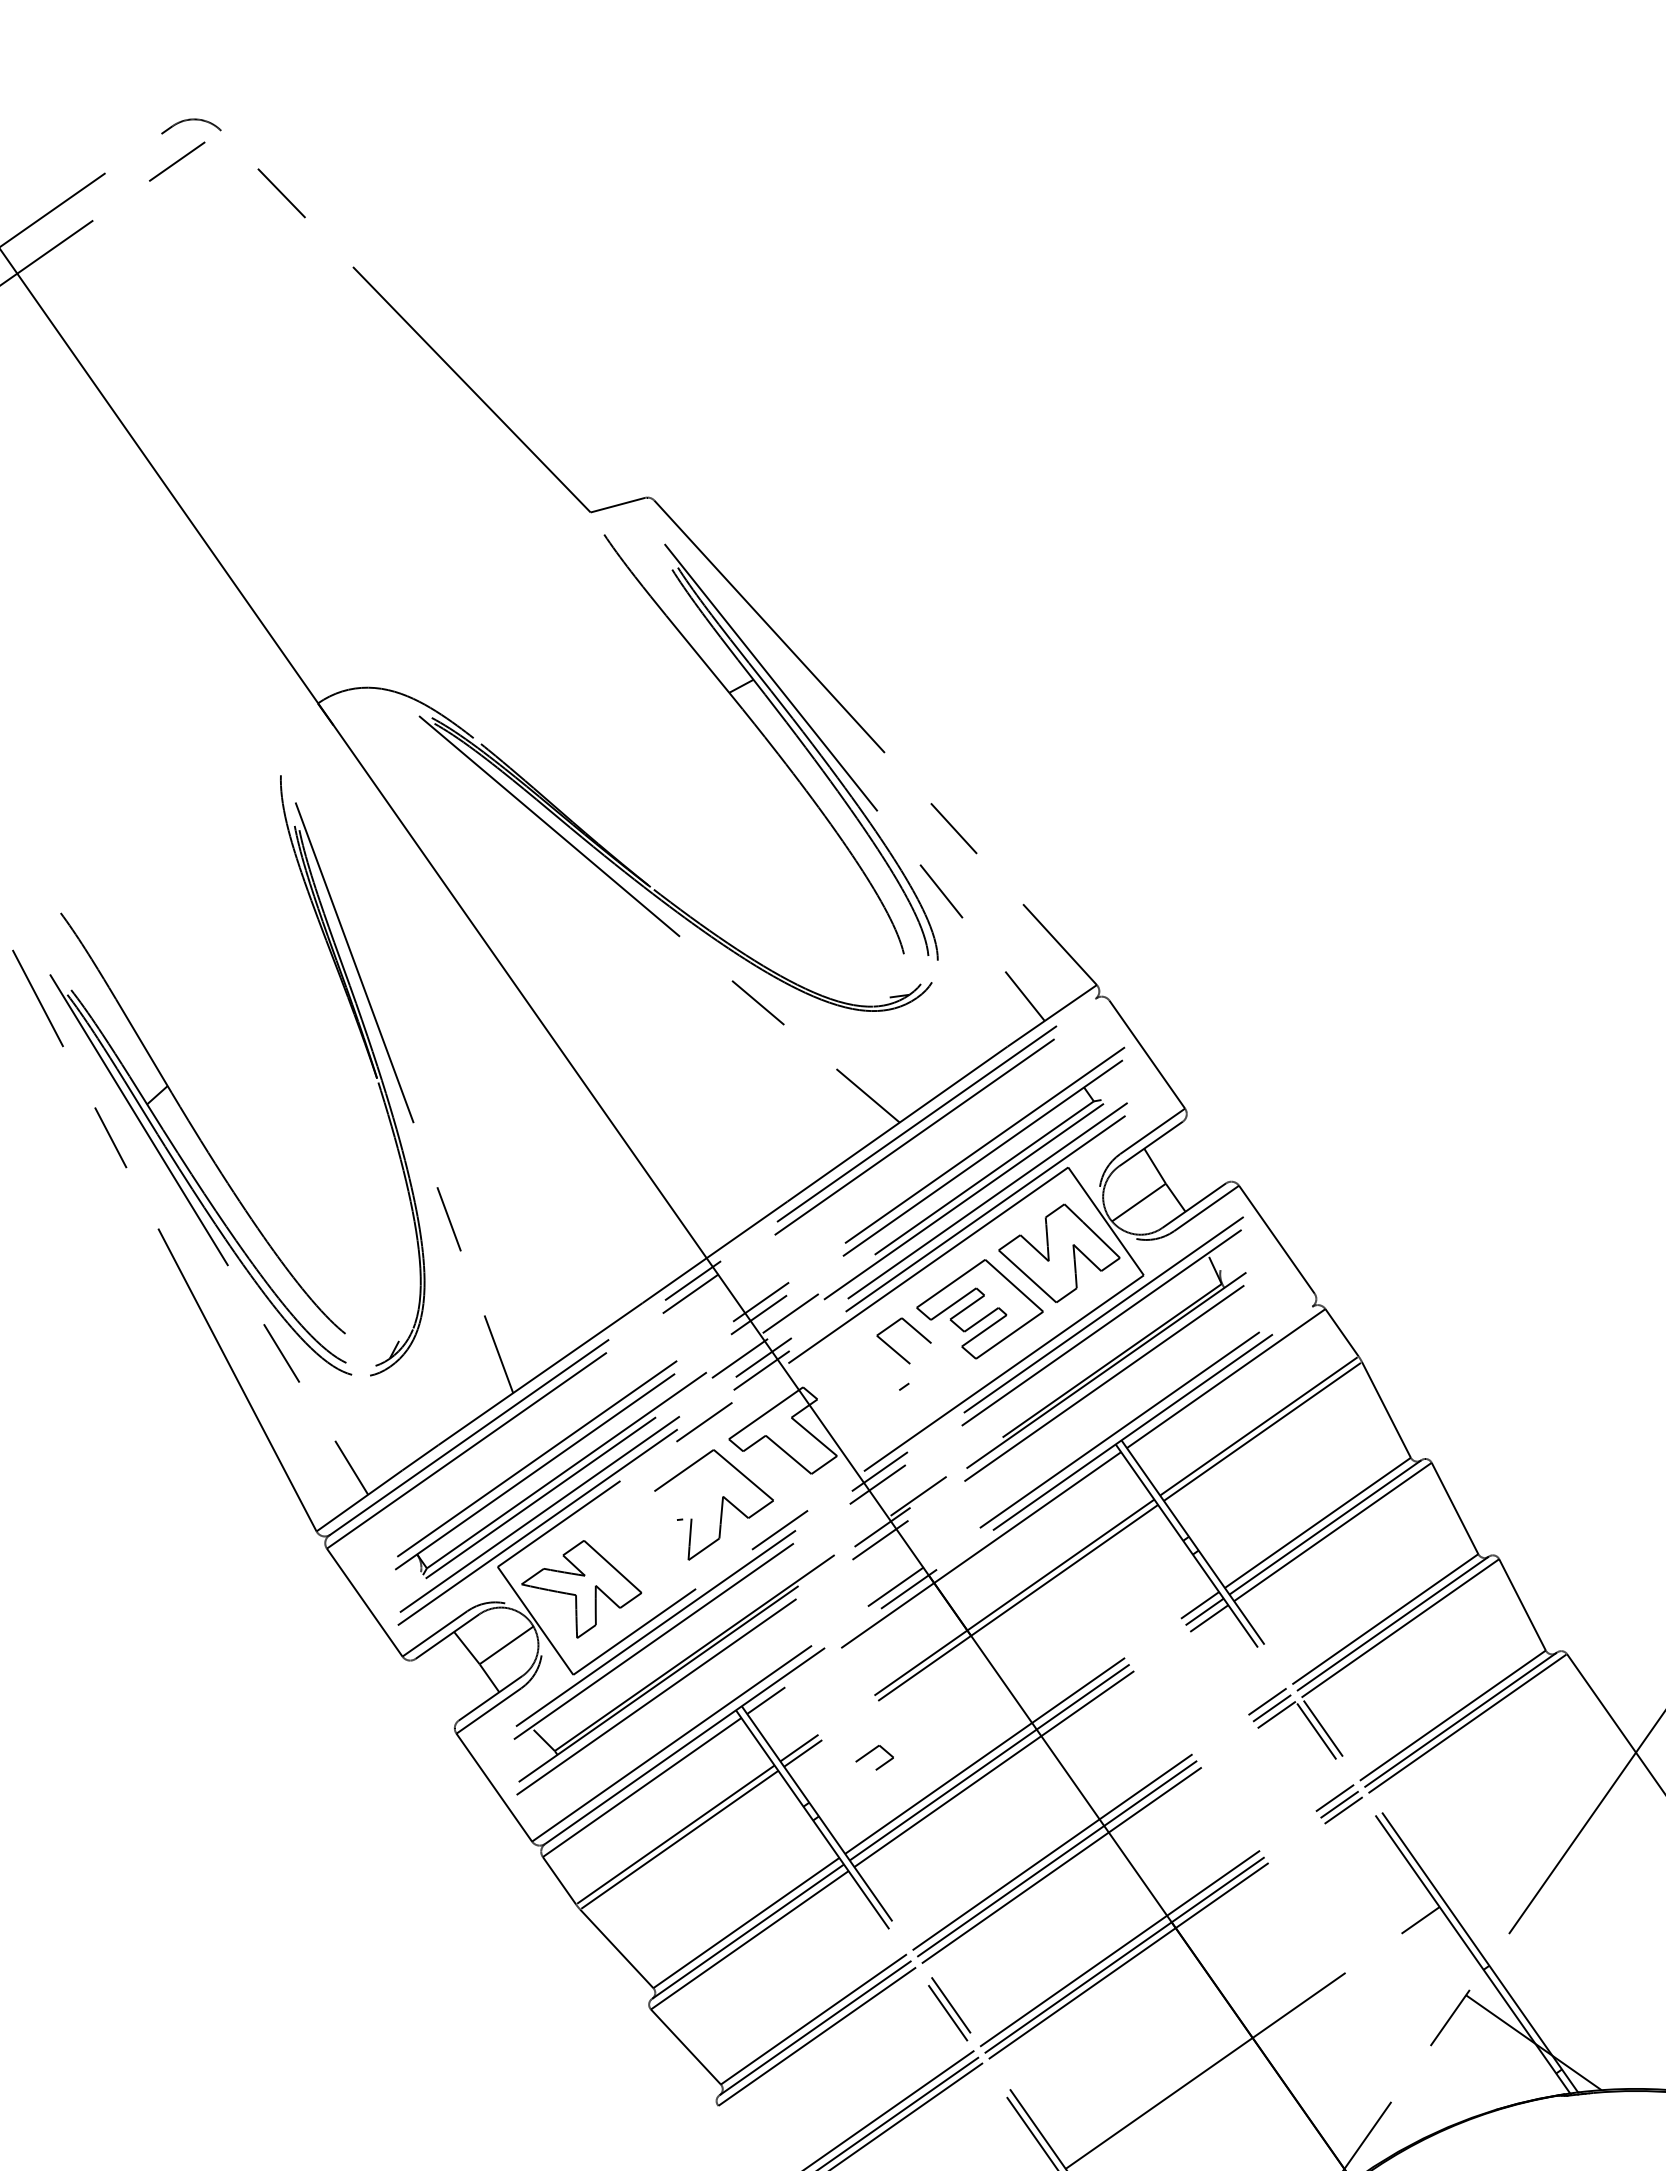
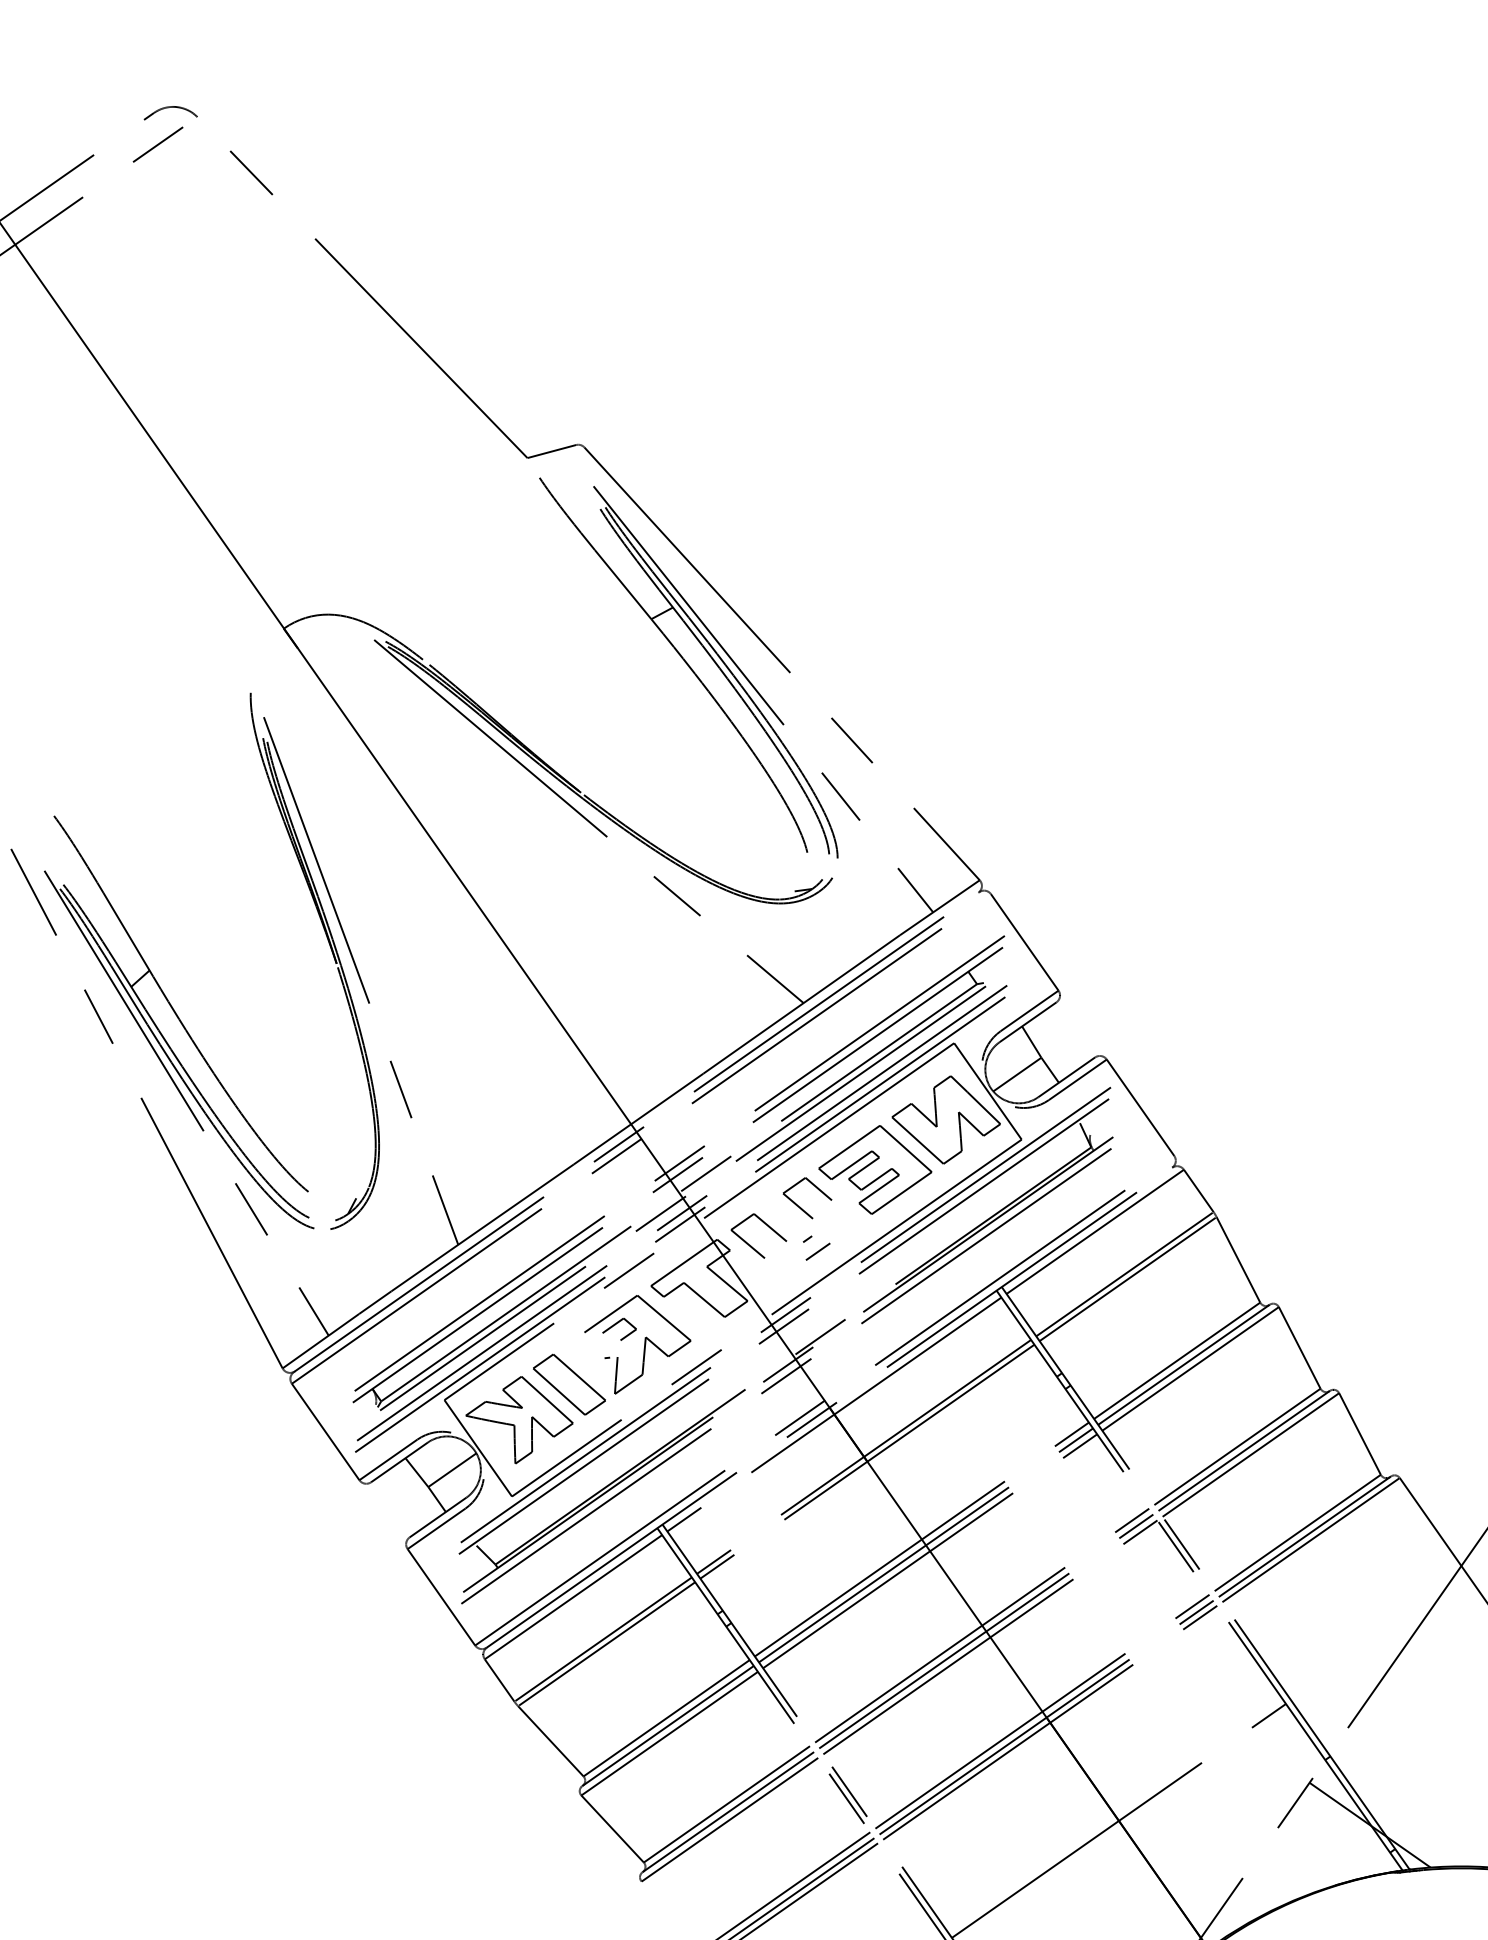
part: (839, 1392) -> (749, 1244), added
line: (915, 1400) -> (817, 1251), added
part: (637, 1549) -> (569, 1384), added
part: (874, 1757) -> (619, 1329), moved

